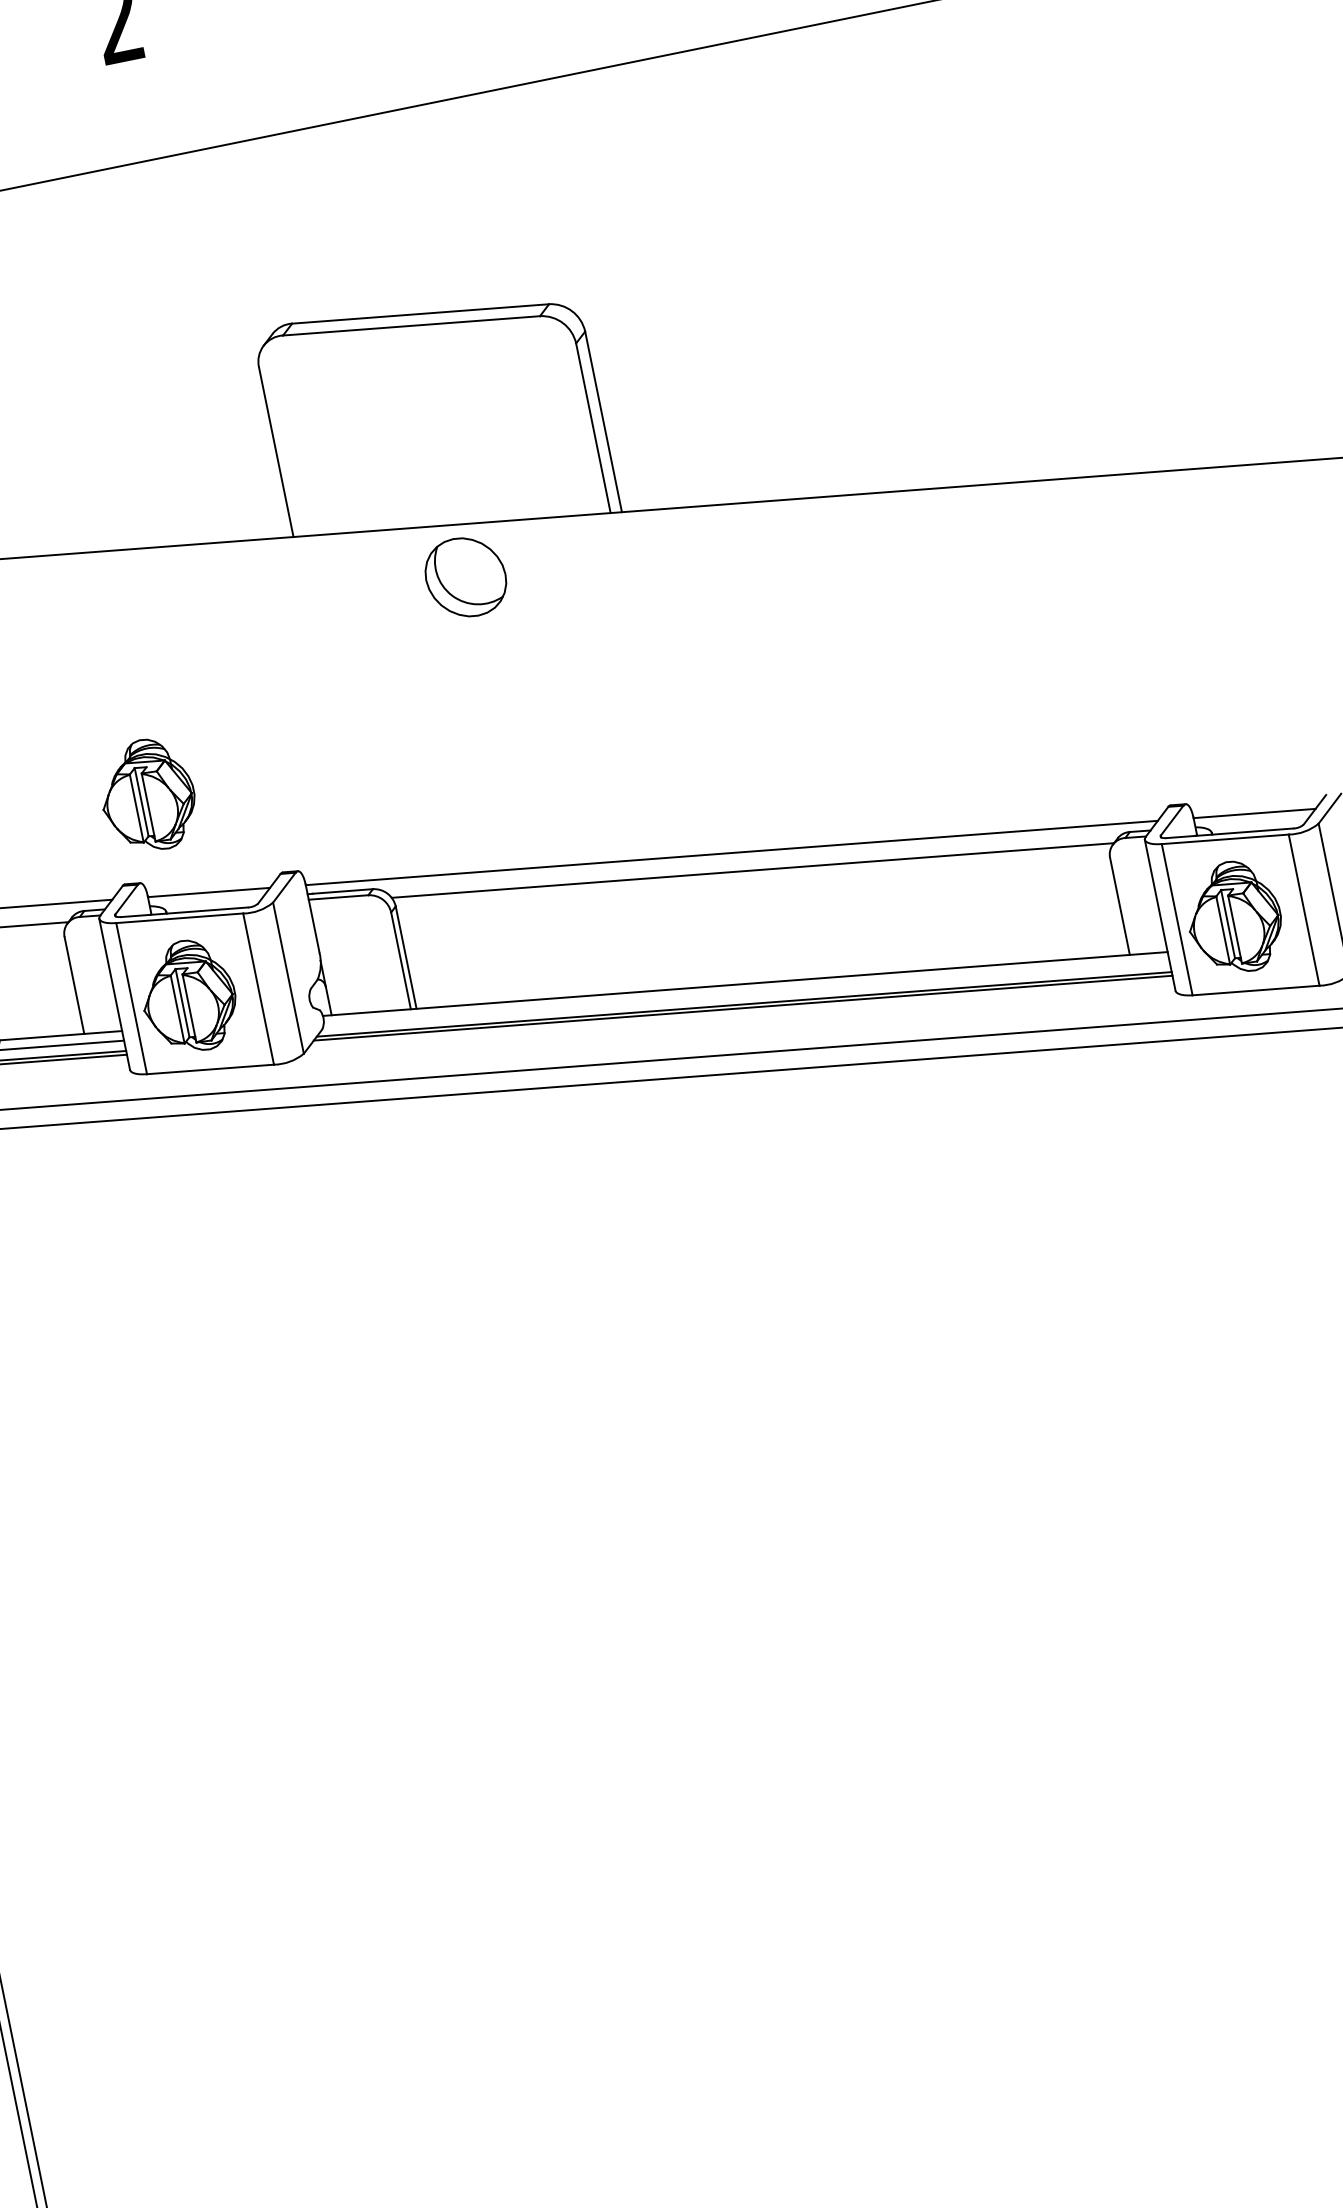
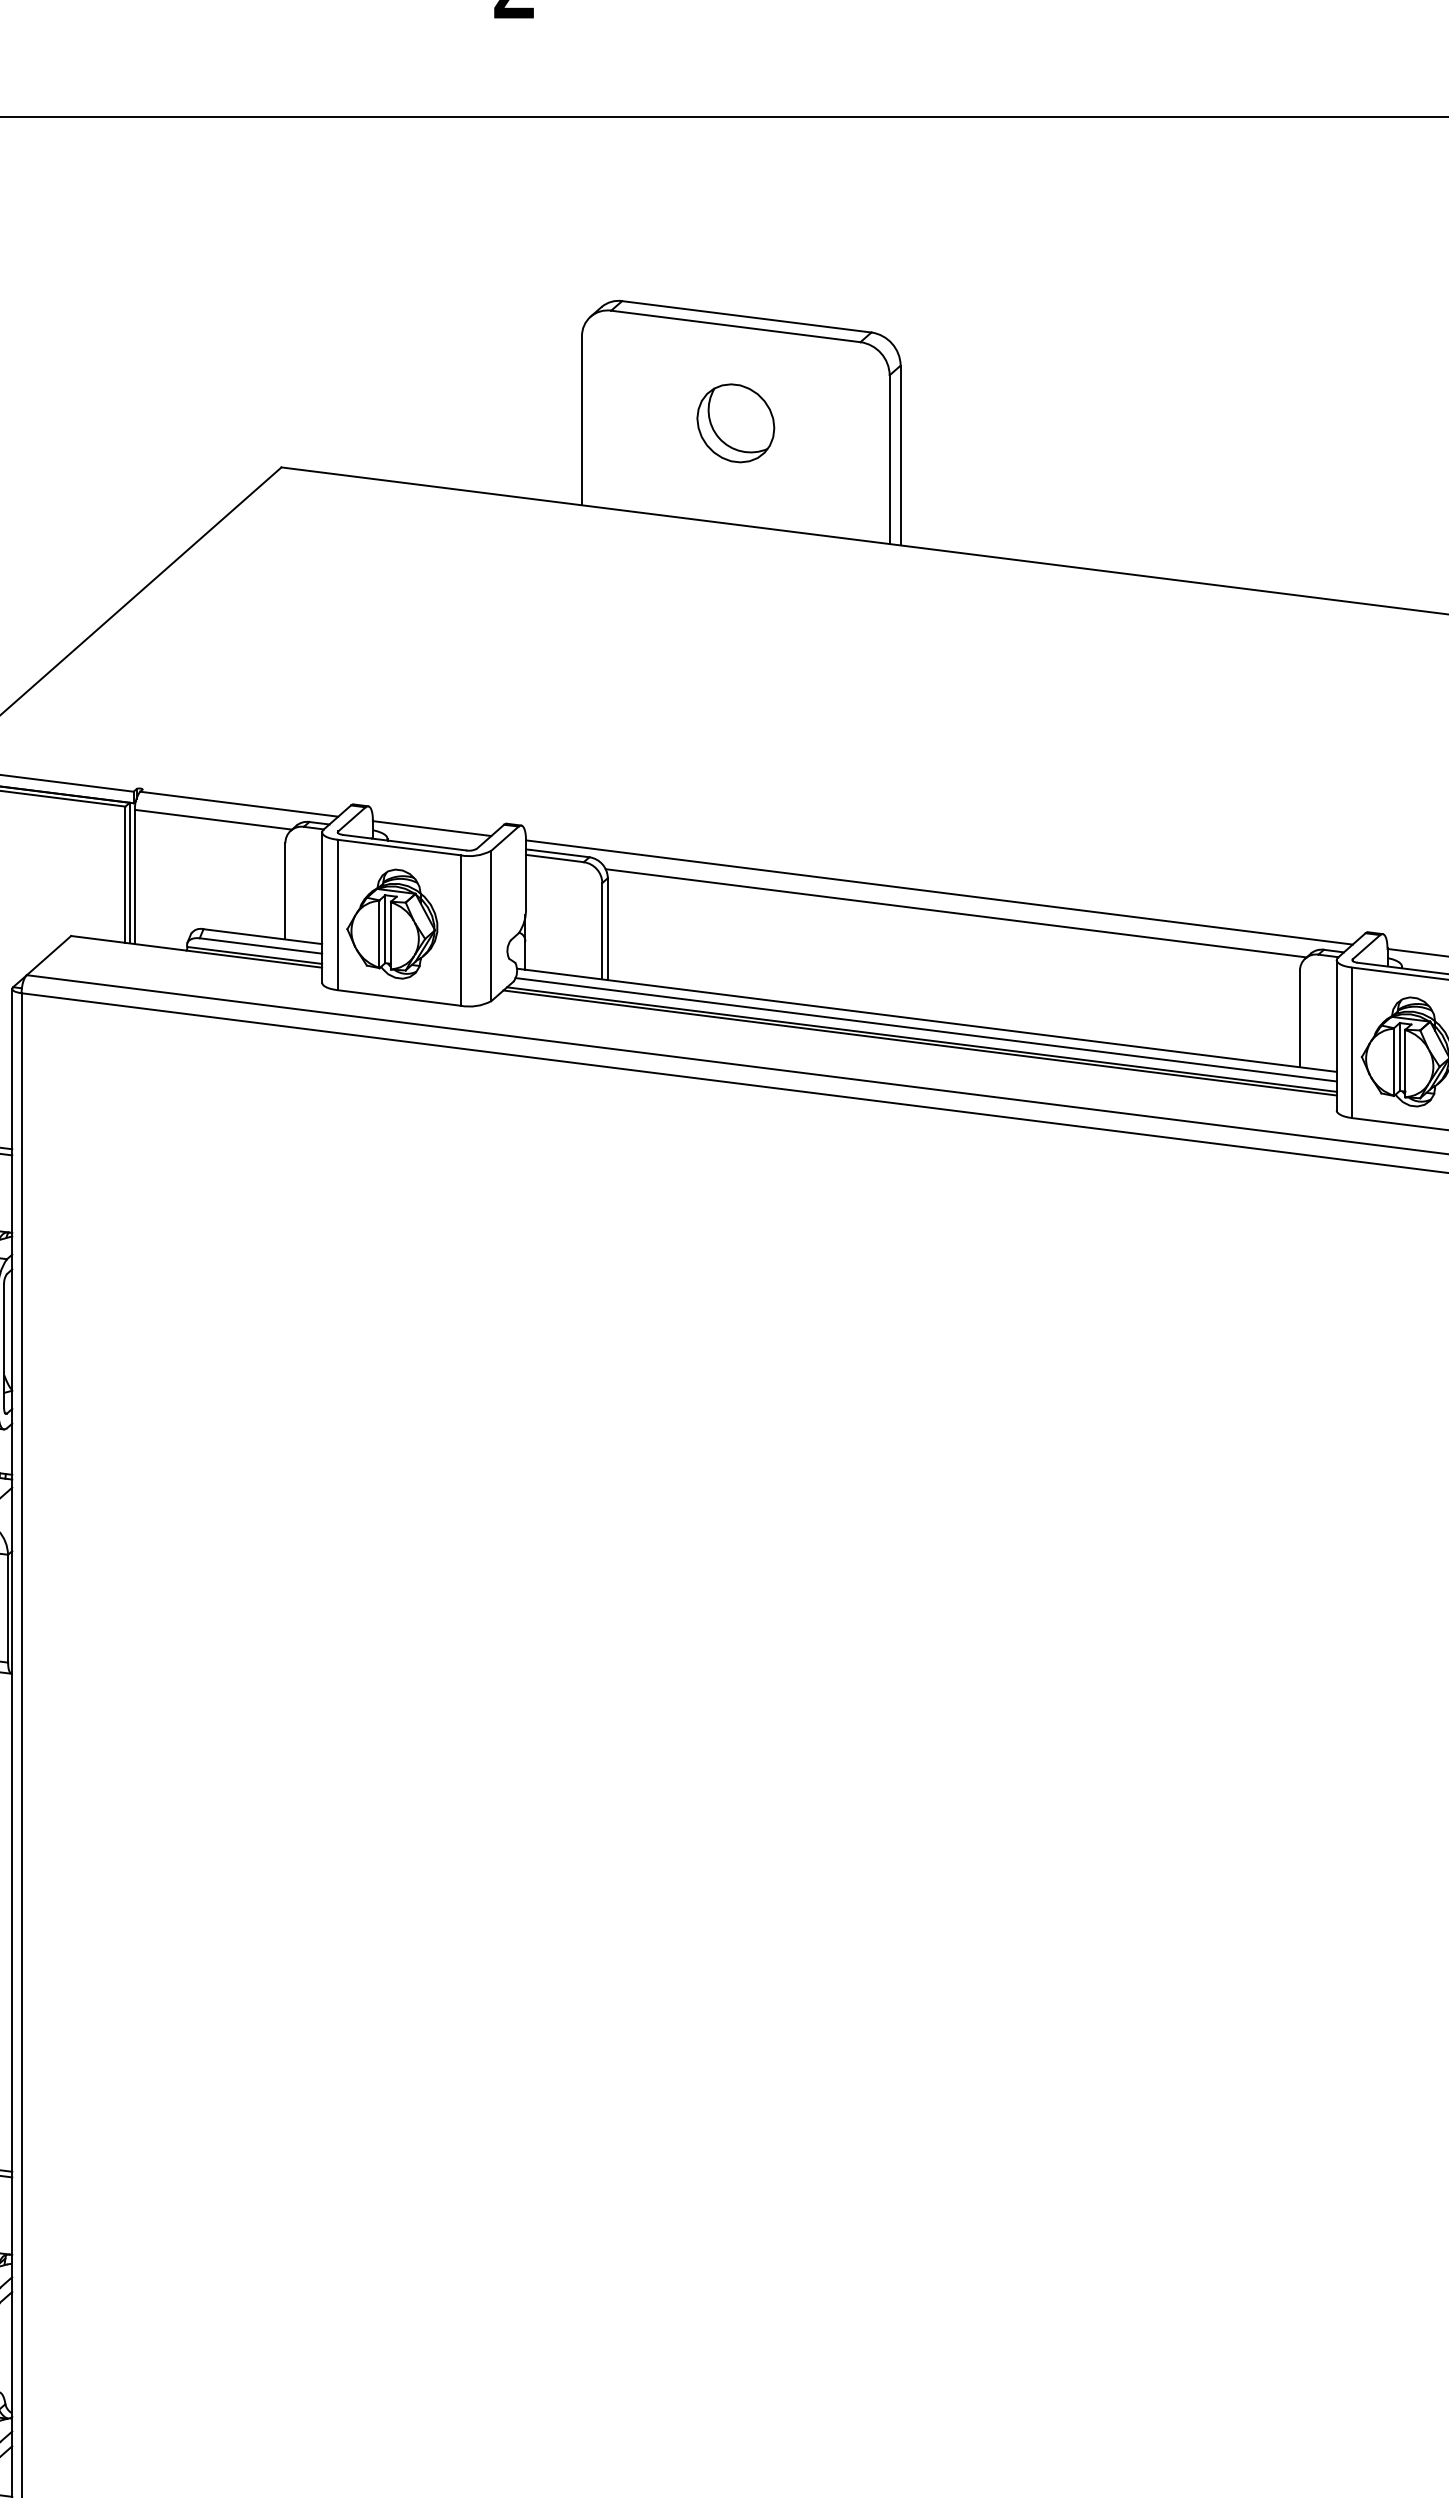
part: (465, 577) -> (735, 423), moved
part: (147, 795) -> (392, 723), removed
line: (745, 993) -> (925, 1029), added

